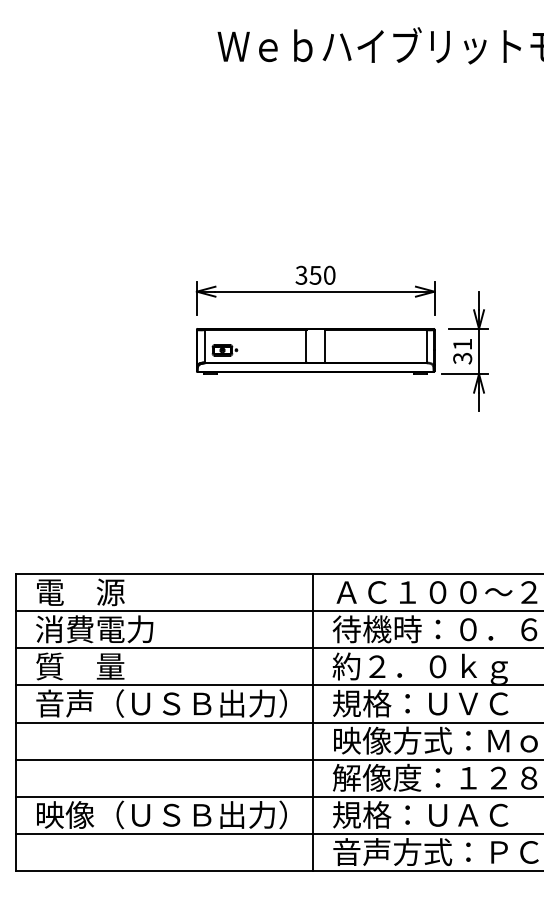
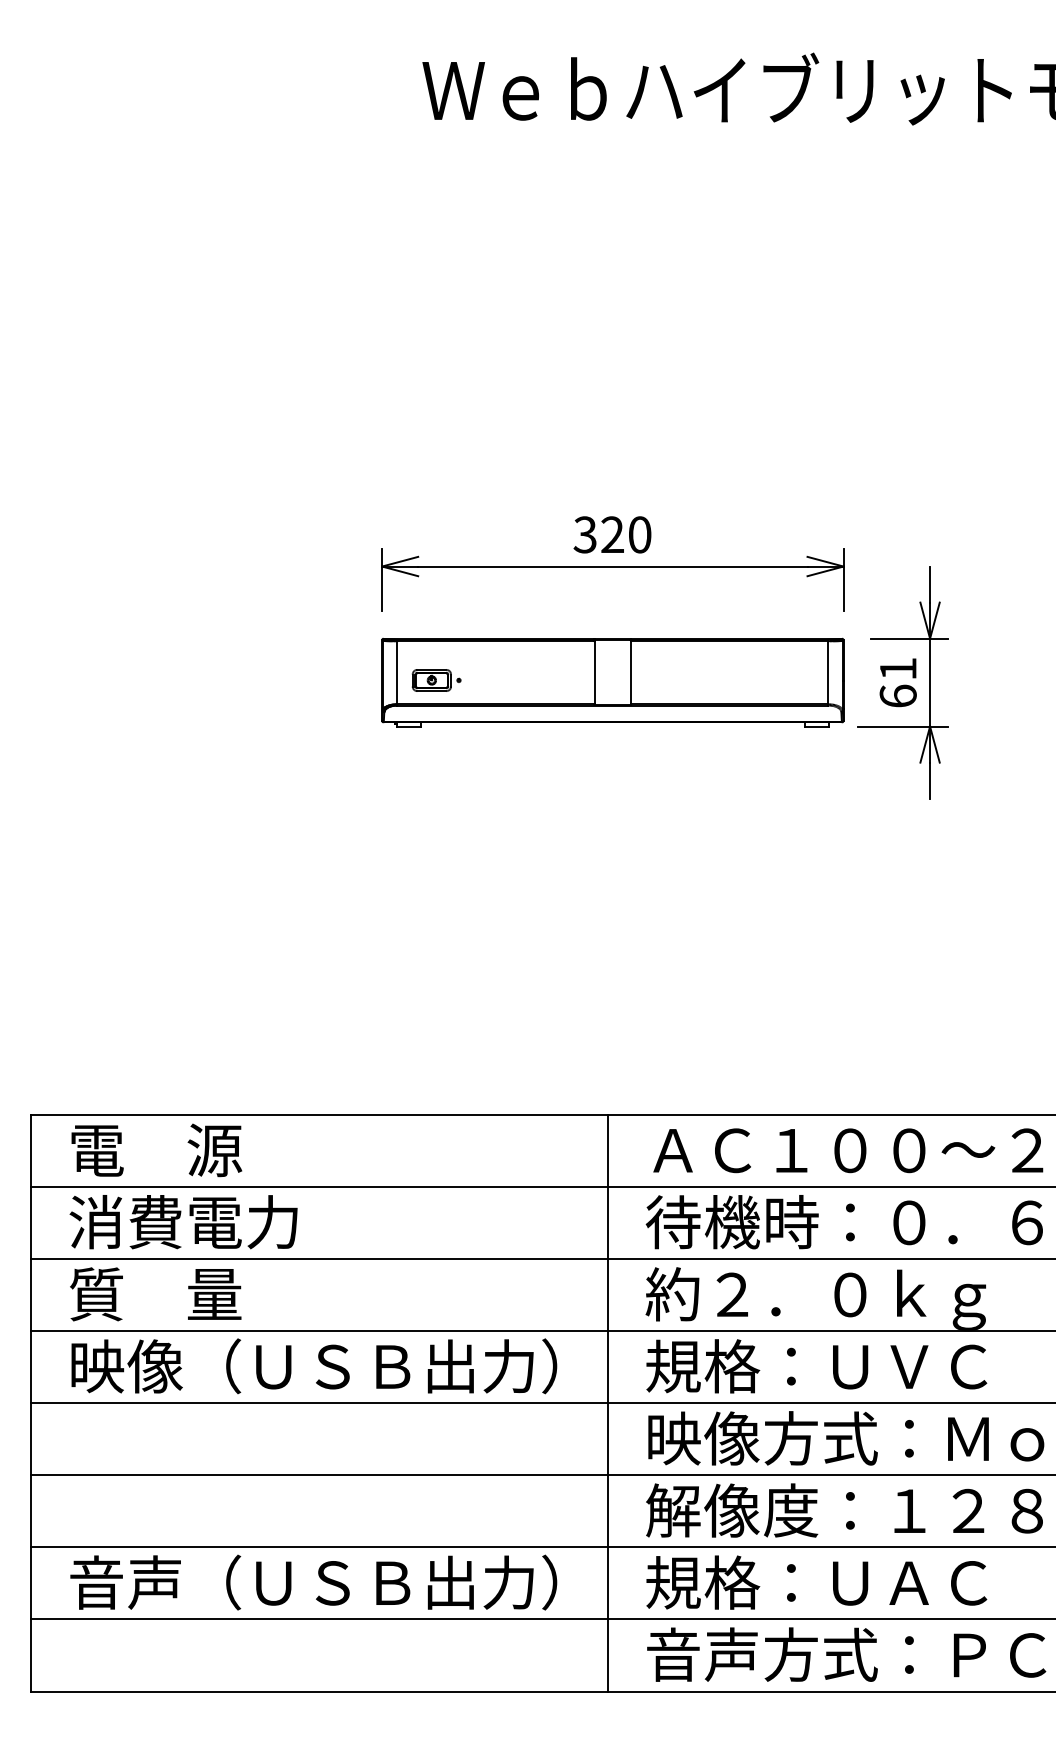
text: (315, 274) -> (612, 533), 350 -> 320
text: (462, 358) -> (897, 696), 31 -> 61
text: (65, 703) -> (127, 1366), 音声（ＵＳＢ出力） -> 映像（ＵＳＢ出力）
text: (65, 814) -> (127, 1581), 映像（ＵＳＢ出力） -> 音声（ＵＳＢ出力）

